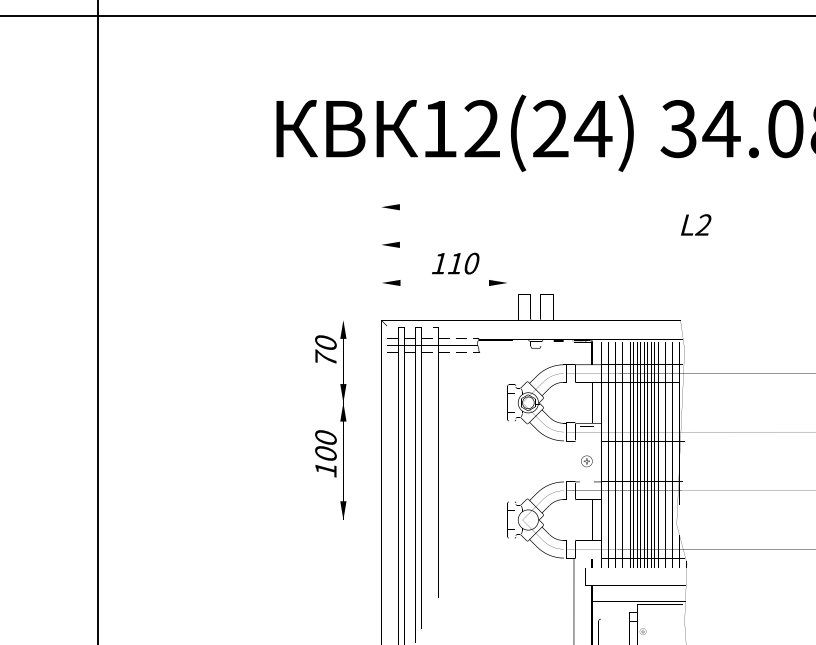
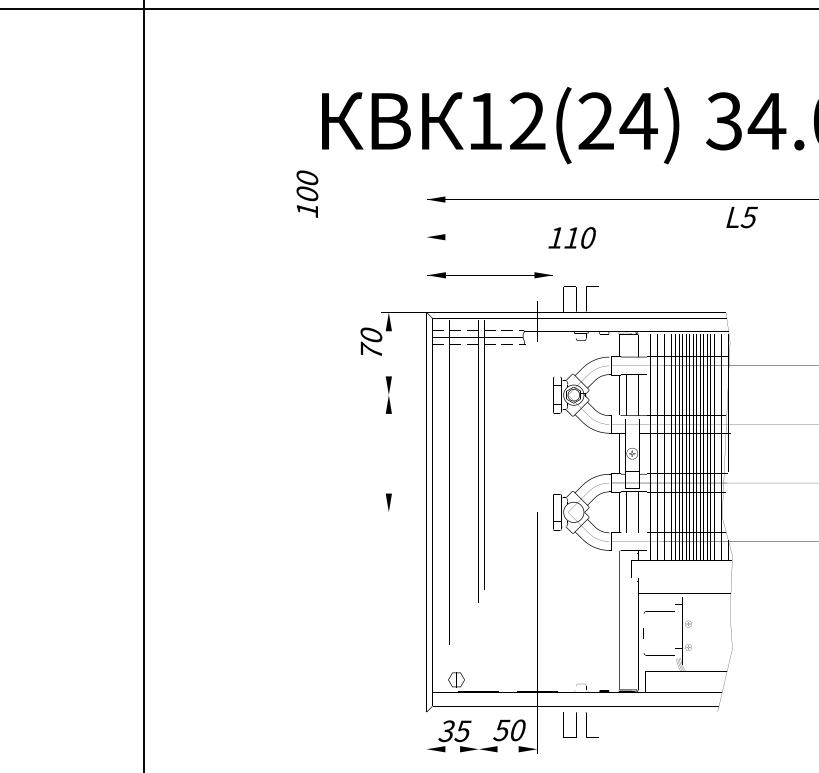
text: (703, 225) -> (748, 217), L2 -> L5
text: (455, 263) -> (571, 237), moved
text: (326, 453) -> (307, 193), moved

